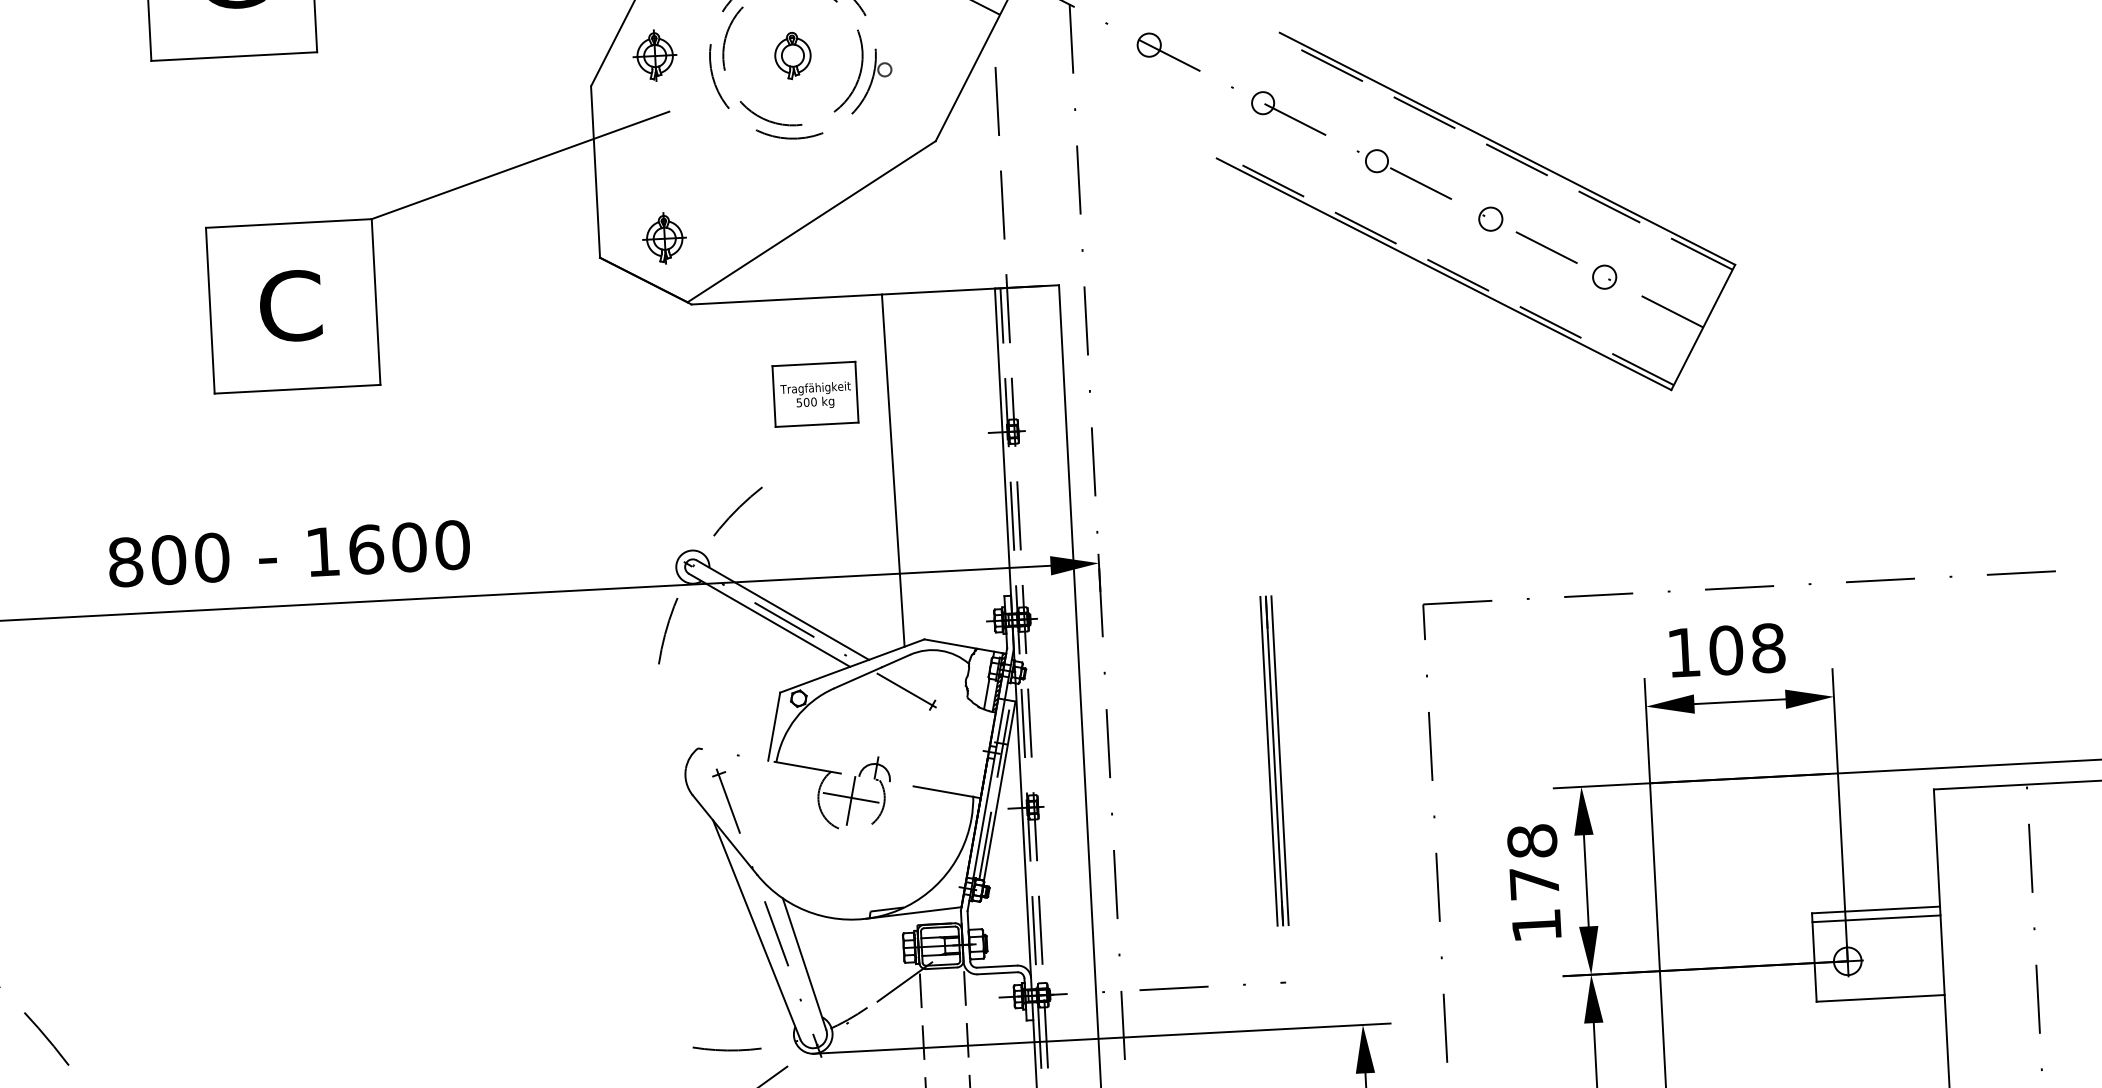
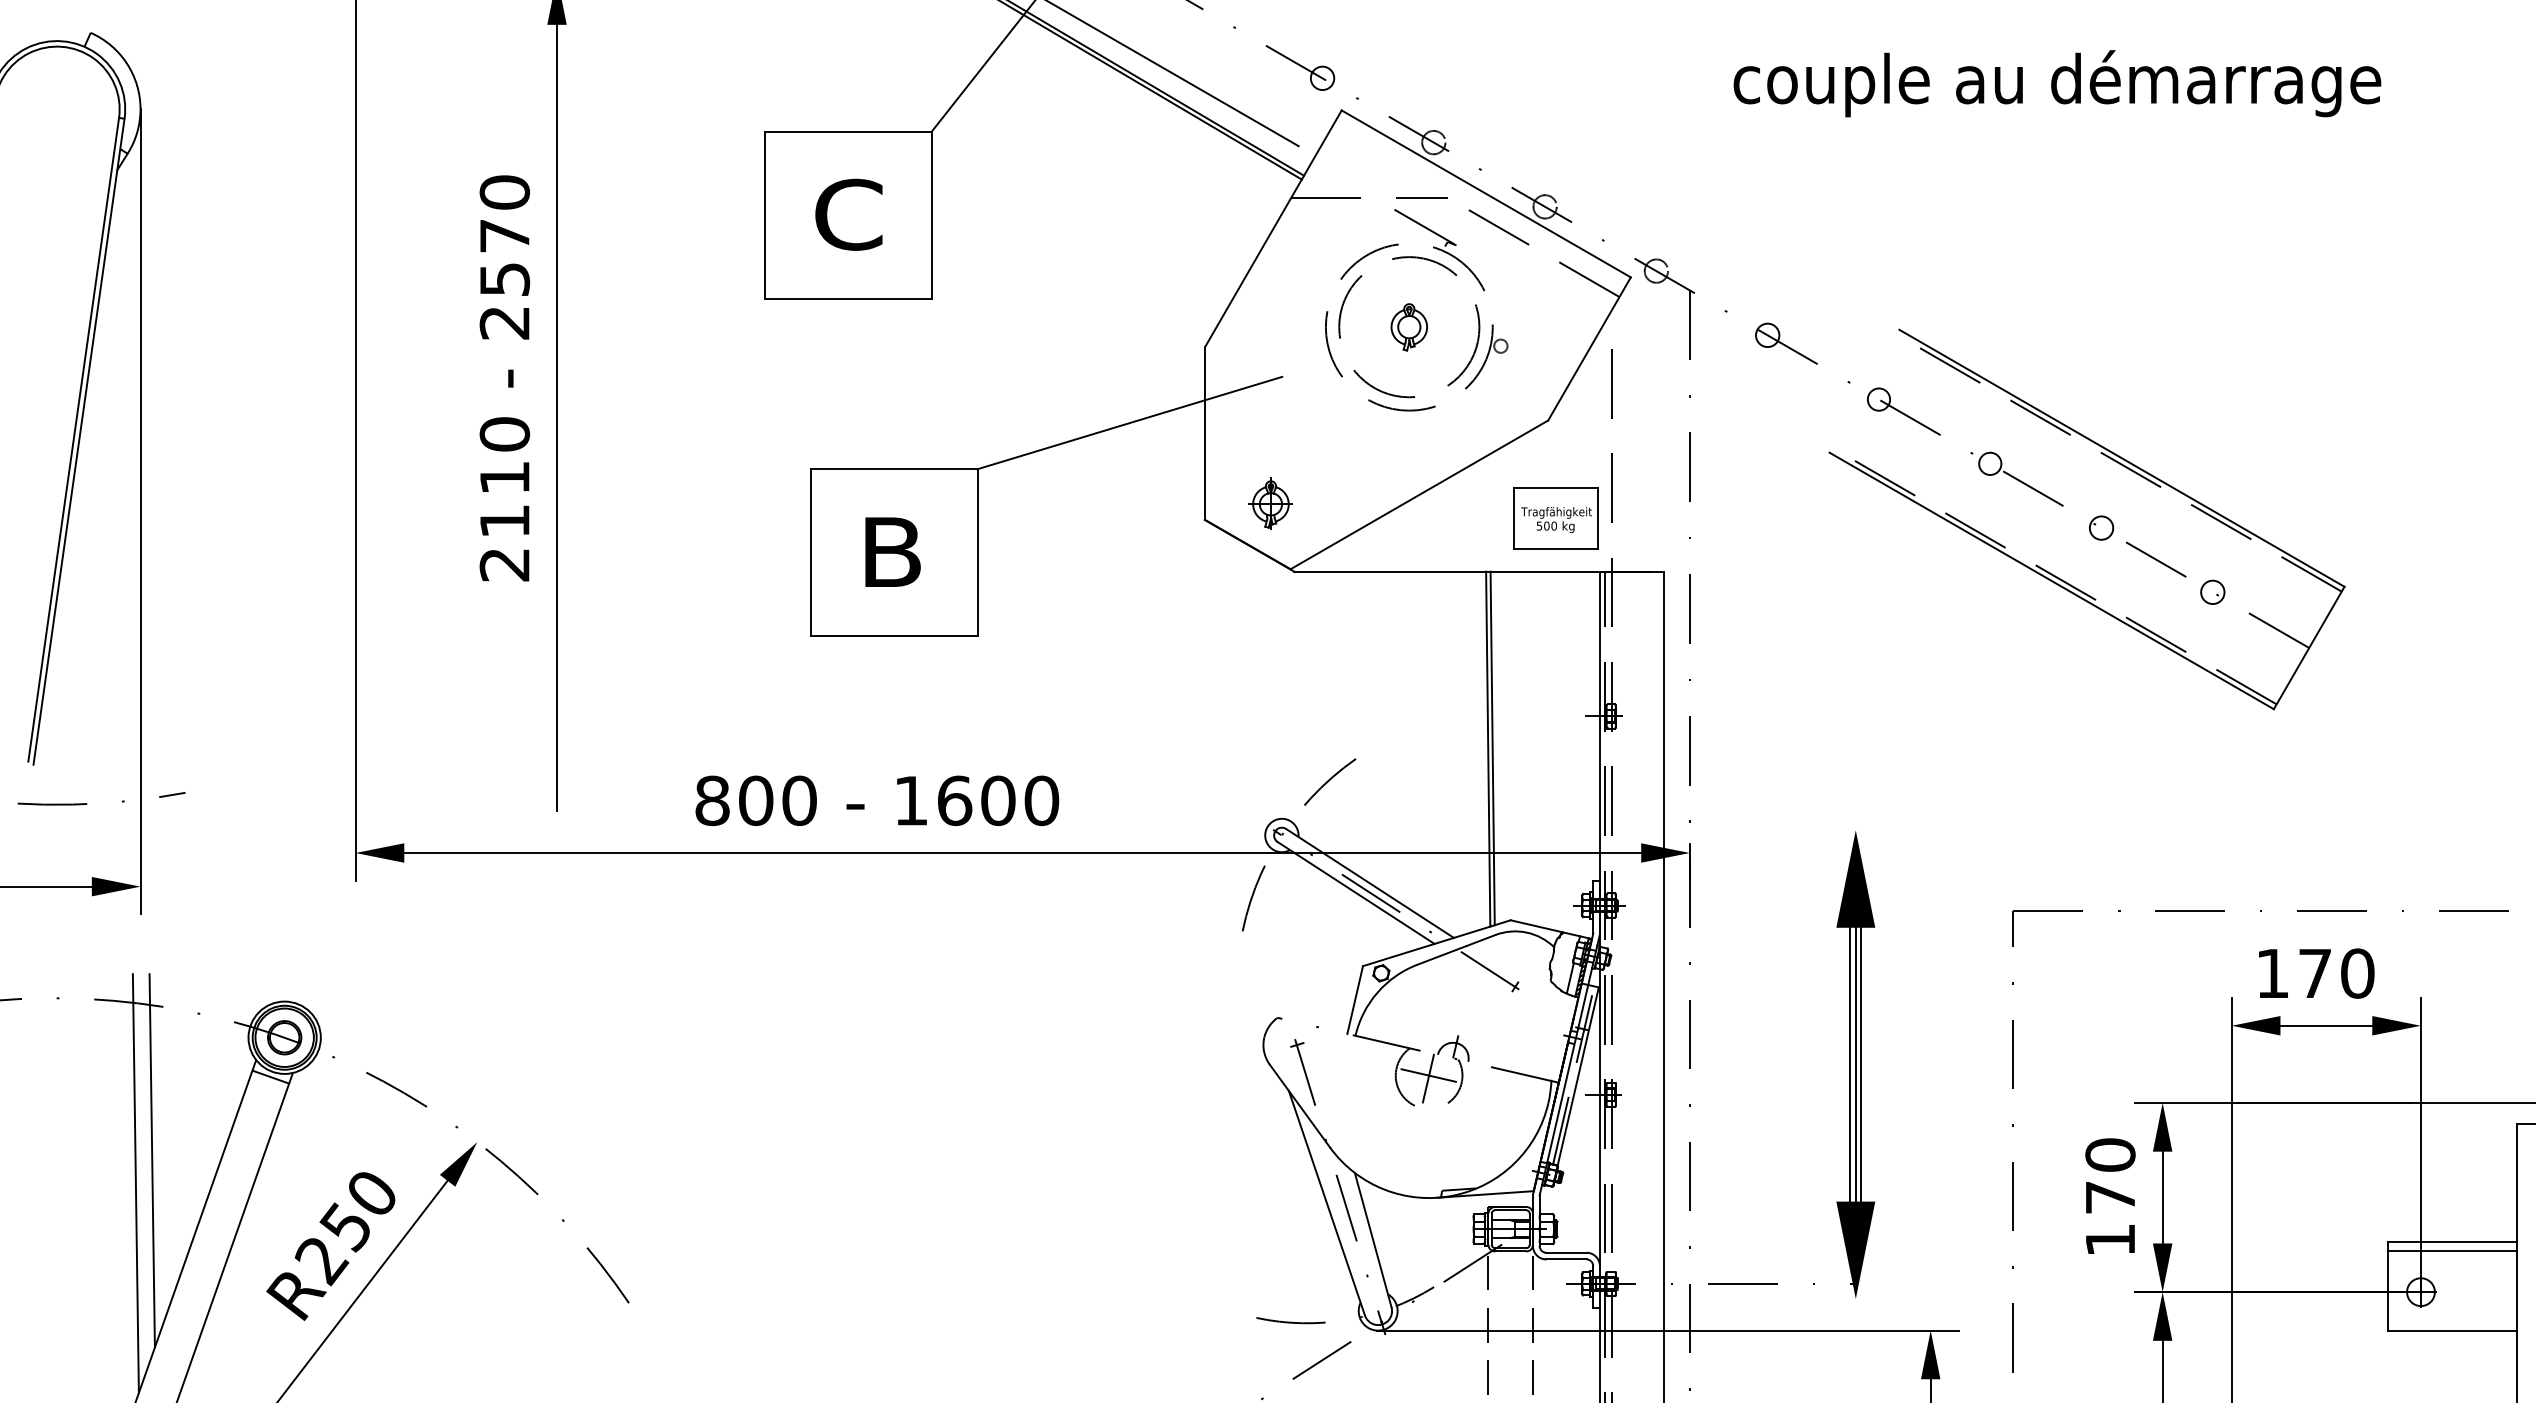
part: (654, 55) -> (1270, 319), removed
text: (290, 306) -> (891, 552), C -> B
part: (814, 394) -> (1555, 518), moved
line: (897, 469) -> (1492, 748), added
fill: (1264, 579) -> (1855, 878), added
text: (1747, 649) -> (2336, 973), 108 -> 170
text: (1532, 840) -> (2110, 1154), 178 -> 170
fill: (1284, 948) -> (1855, 1249), added

